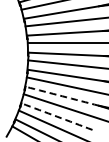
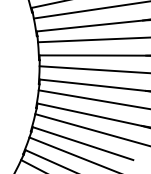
arc: (62, 96) -> (90, 115), dashed -> solid
arc: (57, 116) -> (84, 143), dashed -> solid

